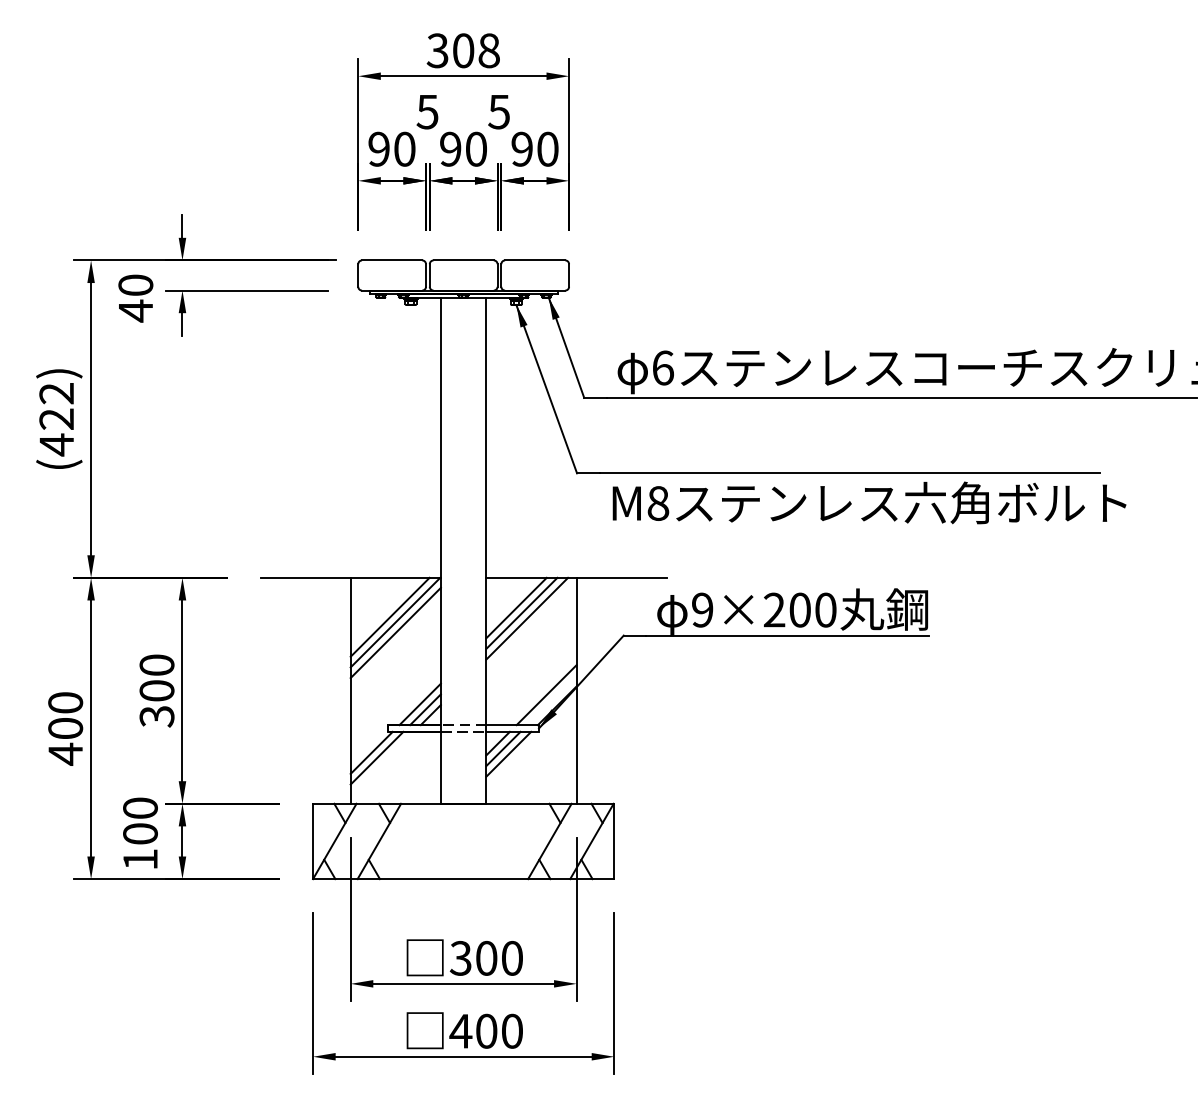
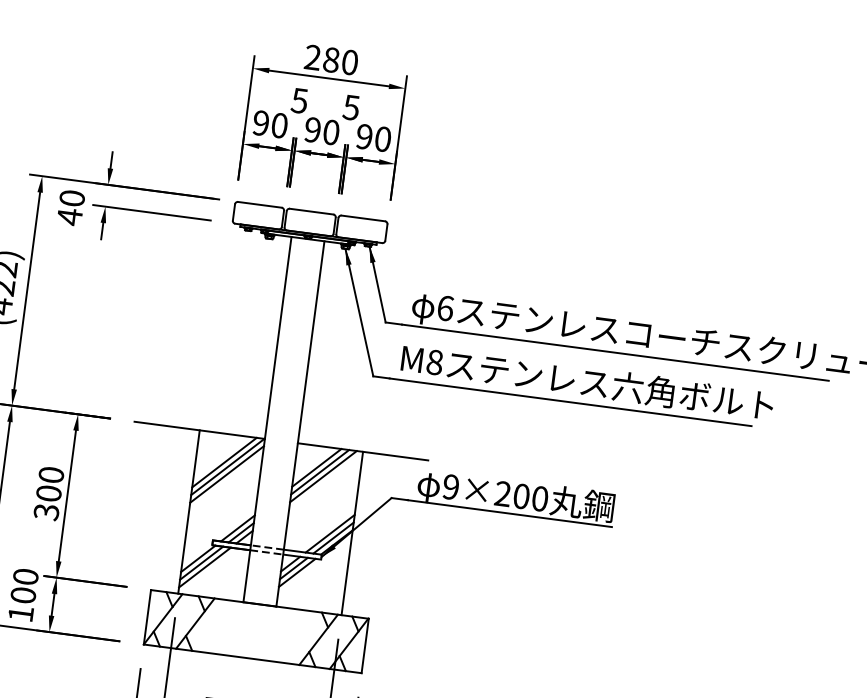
text: (462, 50) -> (330, 59), 308 -> 280
text: (869, 502) -> (587, 381), moved
line: (551, 700) -> (333, 538), added
line: (382, 763) -> (205, 567), added

